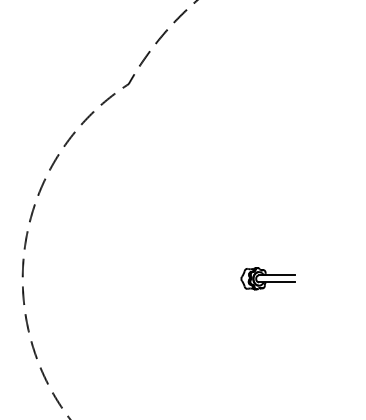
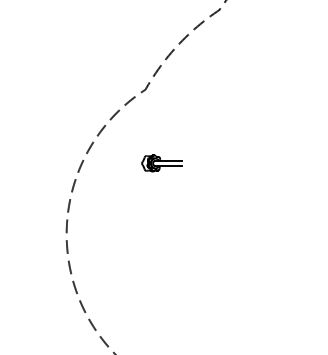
part: (267, 278) -> (161, 163), moved

